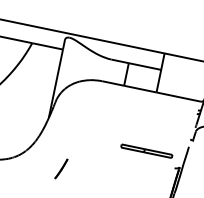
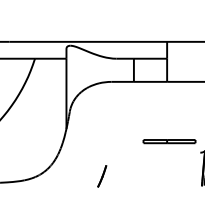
line: (61, 169) -> (102, 176), moved

